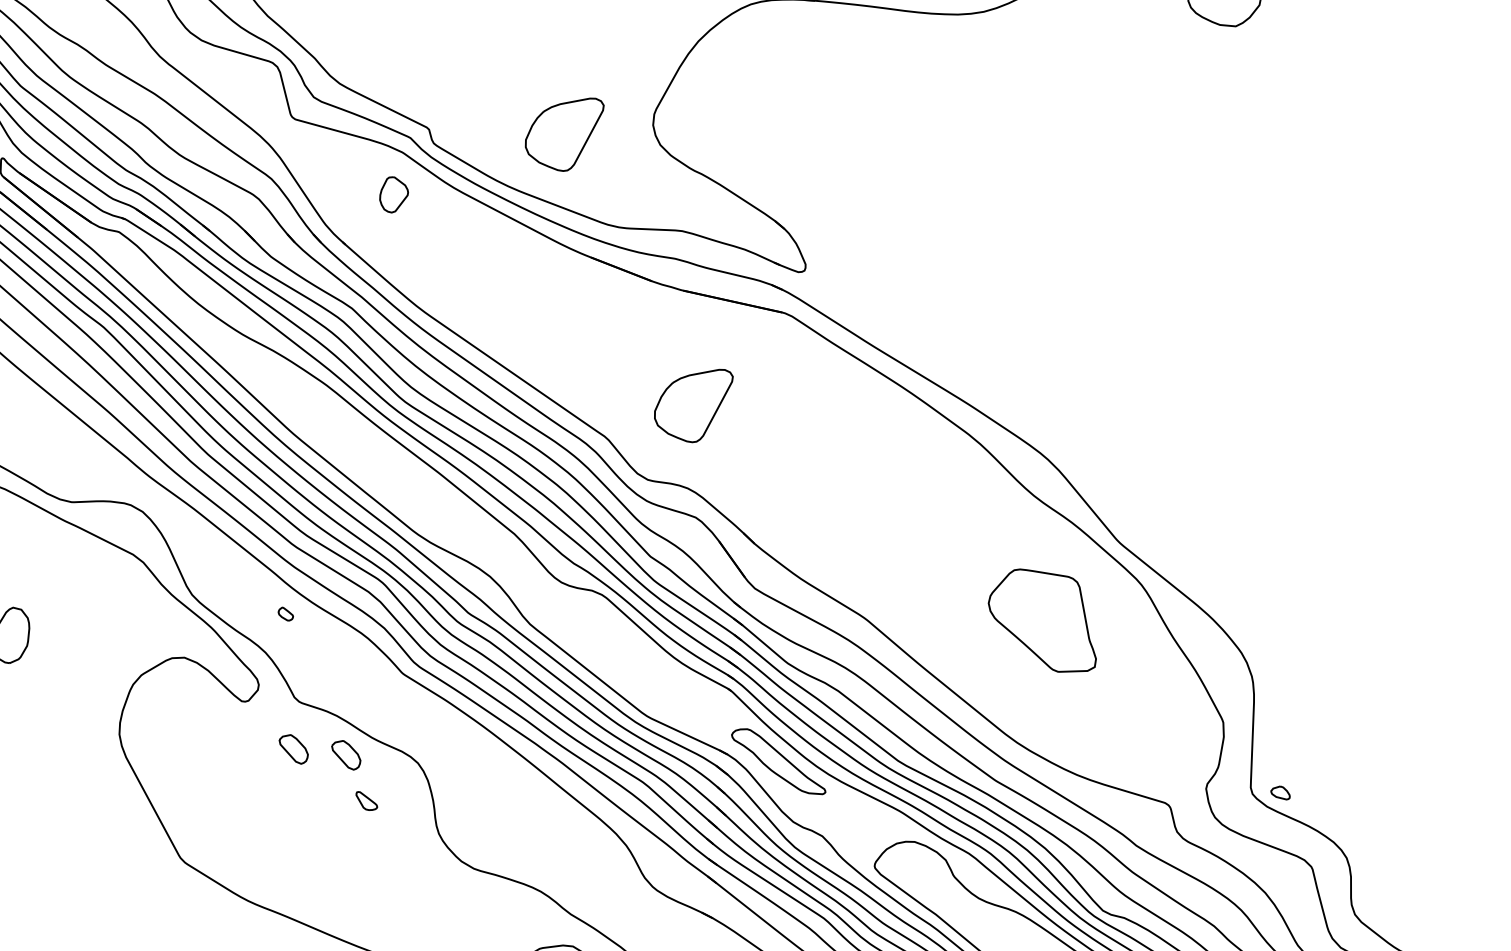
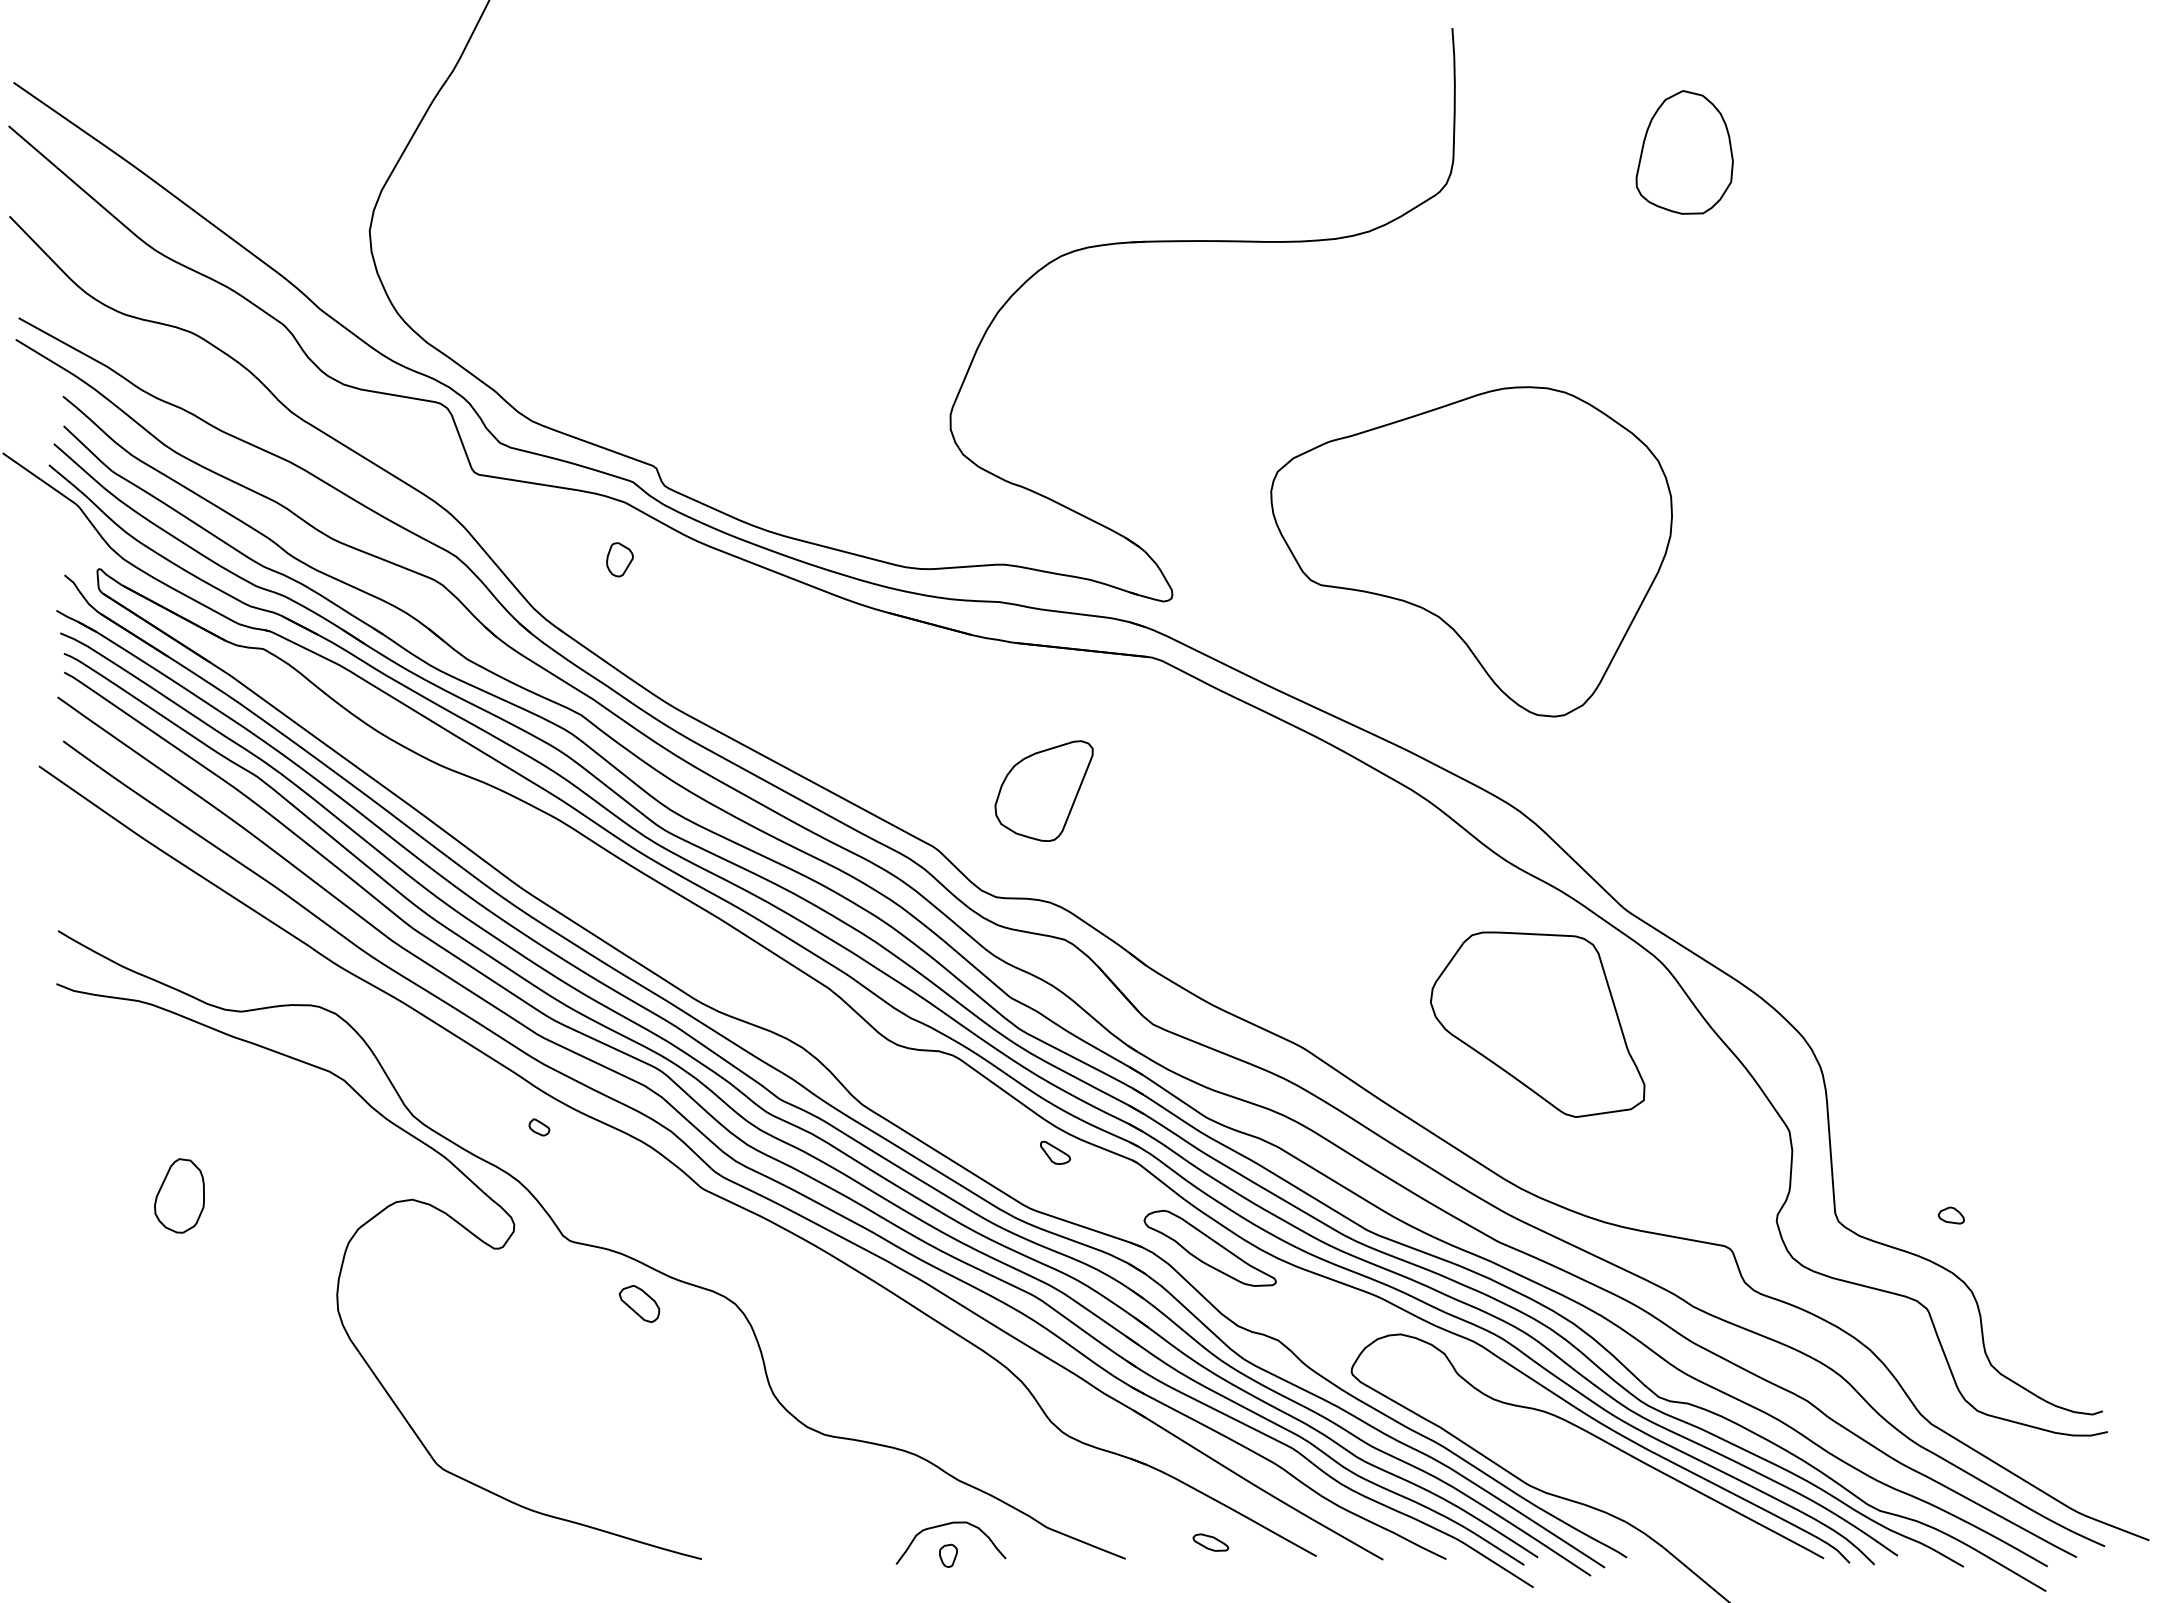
part: (563, 132) -> (833, 452), removed
part: (393, 194) -> (619, 559), size x0.71
part: (1033, 260) -> (1471, 551), added
part: (1043, 620) -> (1537, 1024), size x1.43
part: (293, 749) -> (569, 1304), removed
part: (1280, 792) -> (1950, 1215), moved
part: (366, 801) -> (1055, 1152), moved

